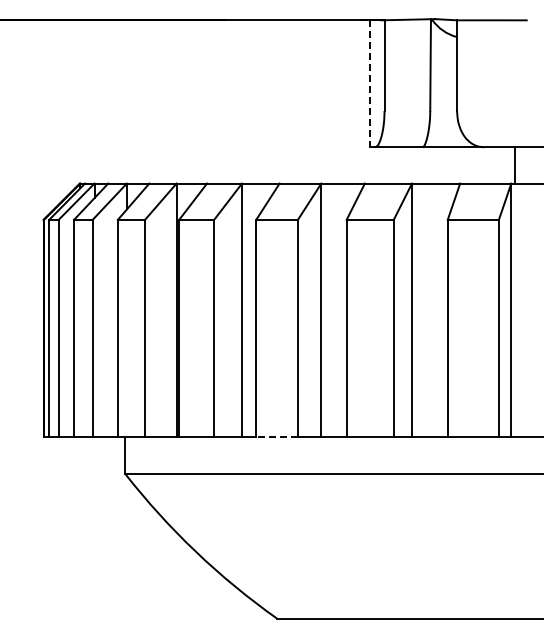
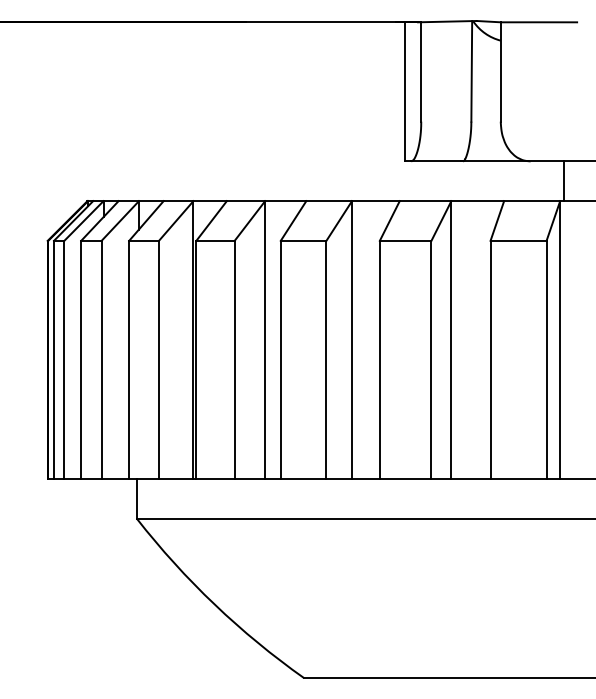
line: (370, 84) -> (405, 92), dashed -> solid
line: (277, 437) -> (304, 479), dashed -> solid

